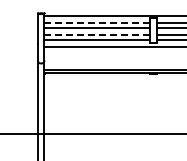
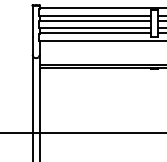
line: (97, 23) -> (95, 15), dashed -> solid
line: (97, 35) -> (95, 28), dashed -> solid

